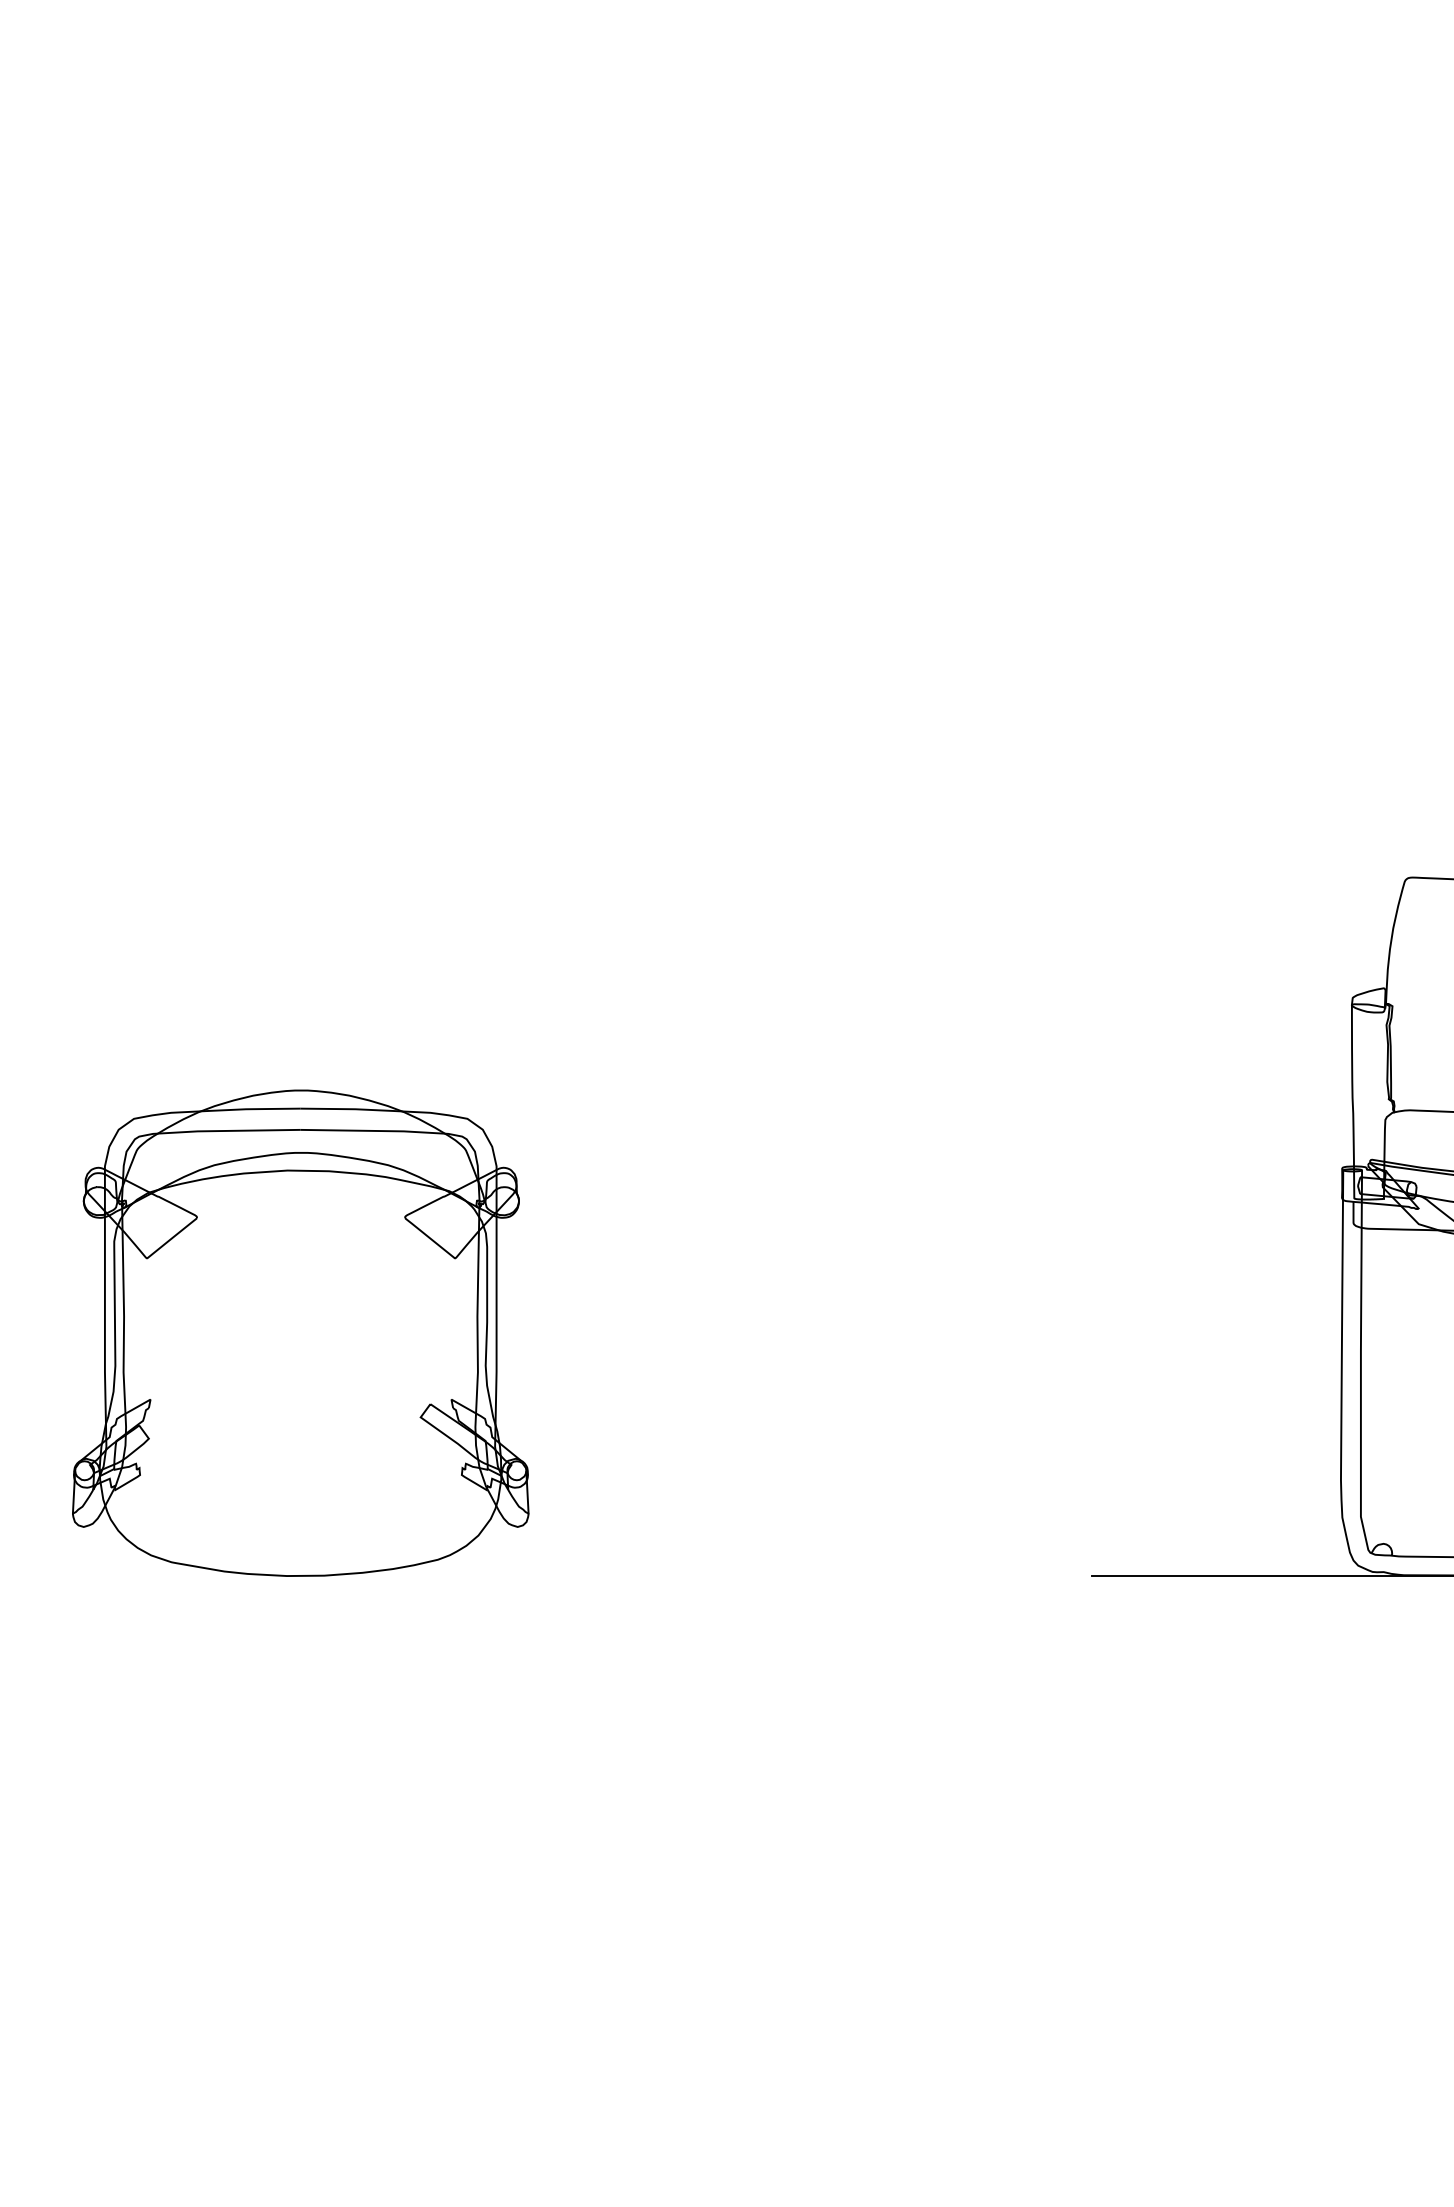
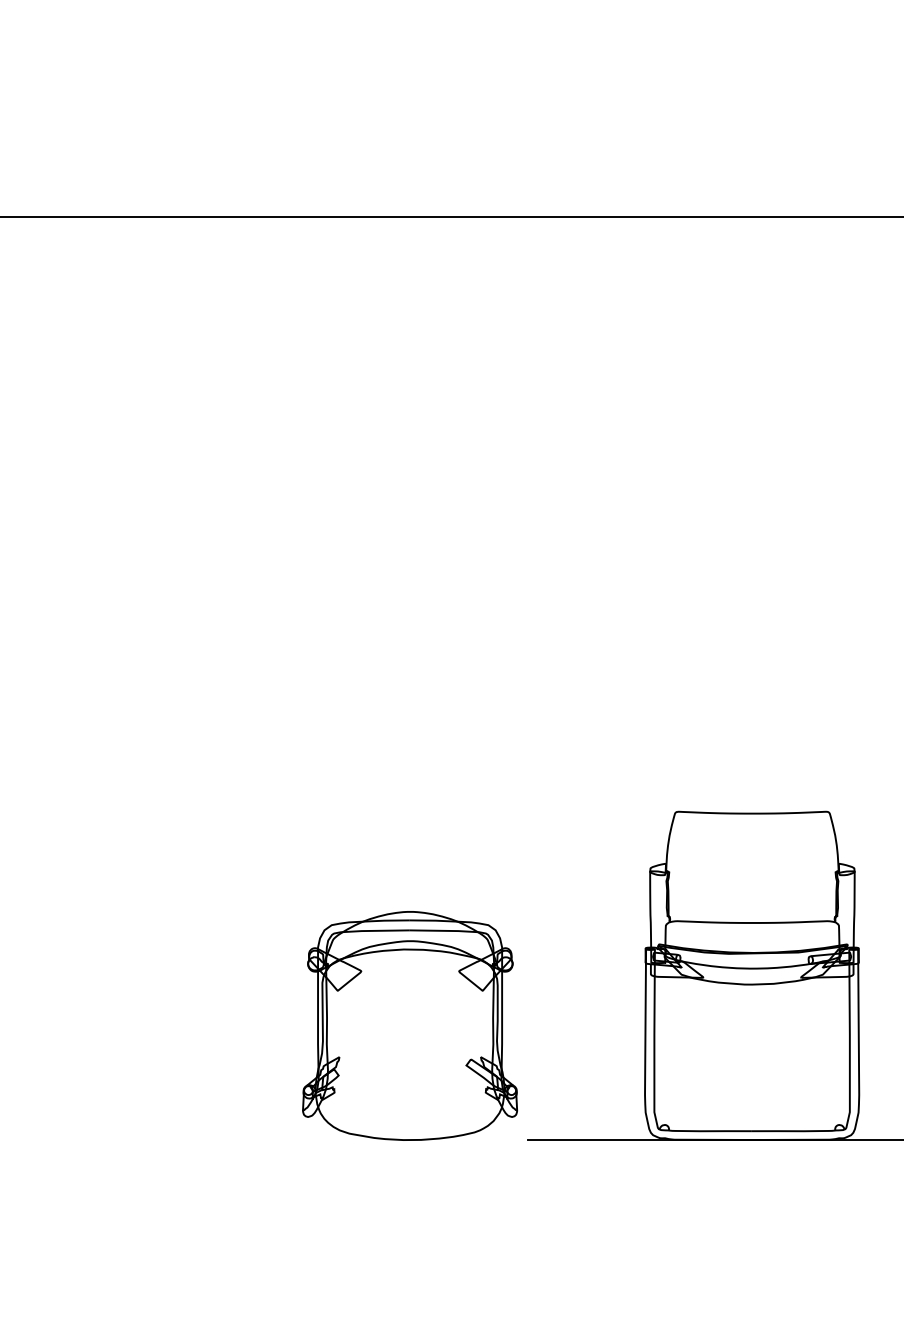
part: (301, 1332) -> (410, 1025), moved

